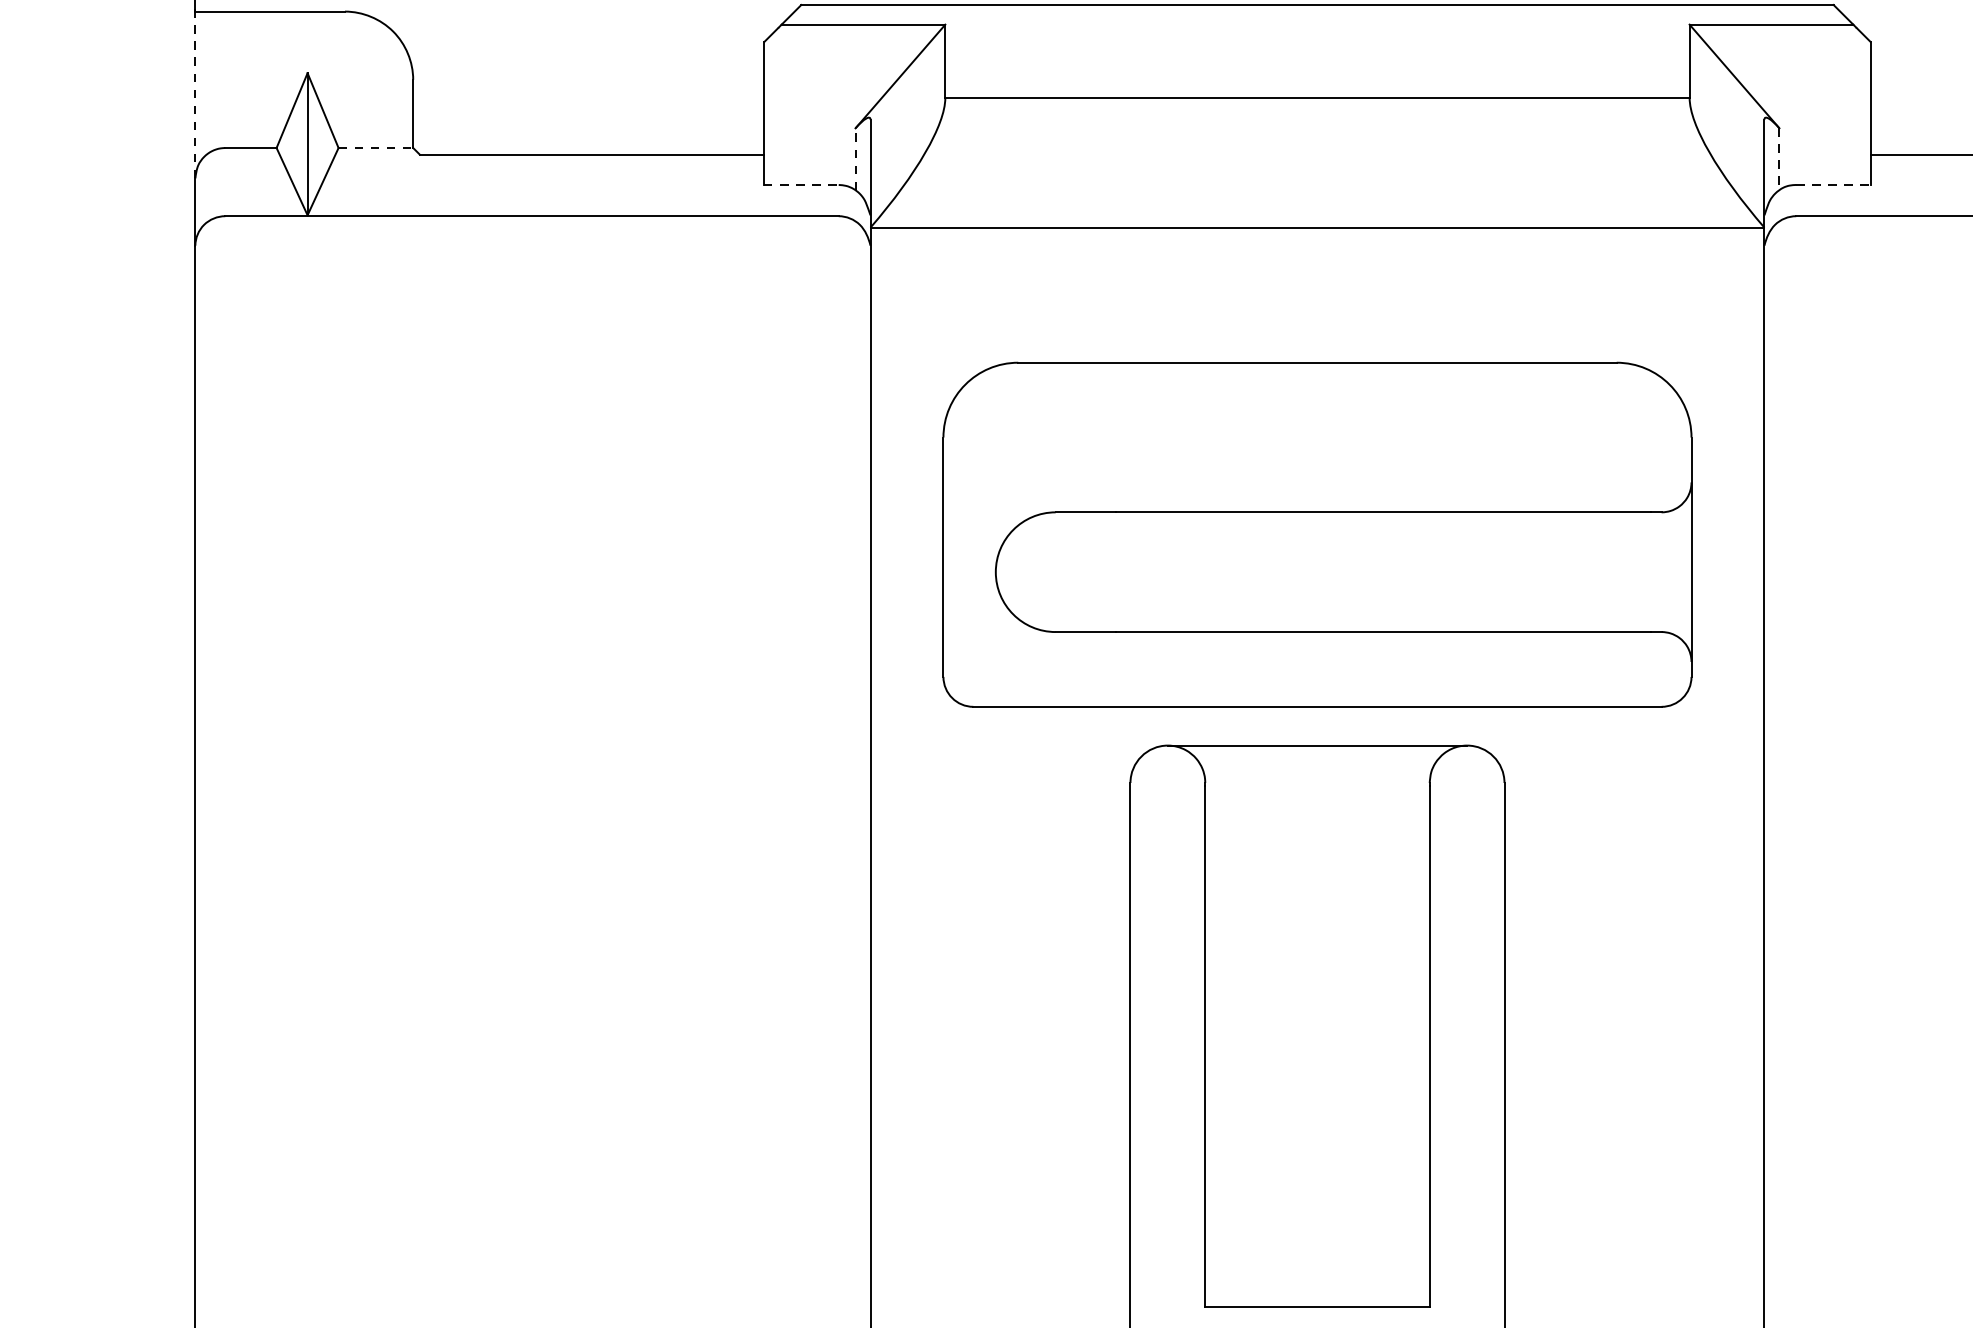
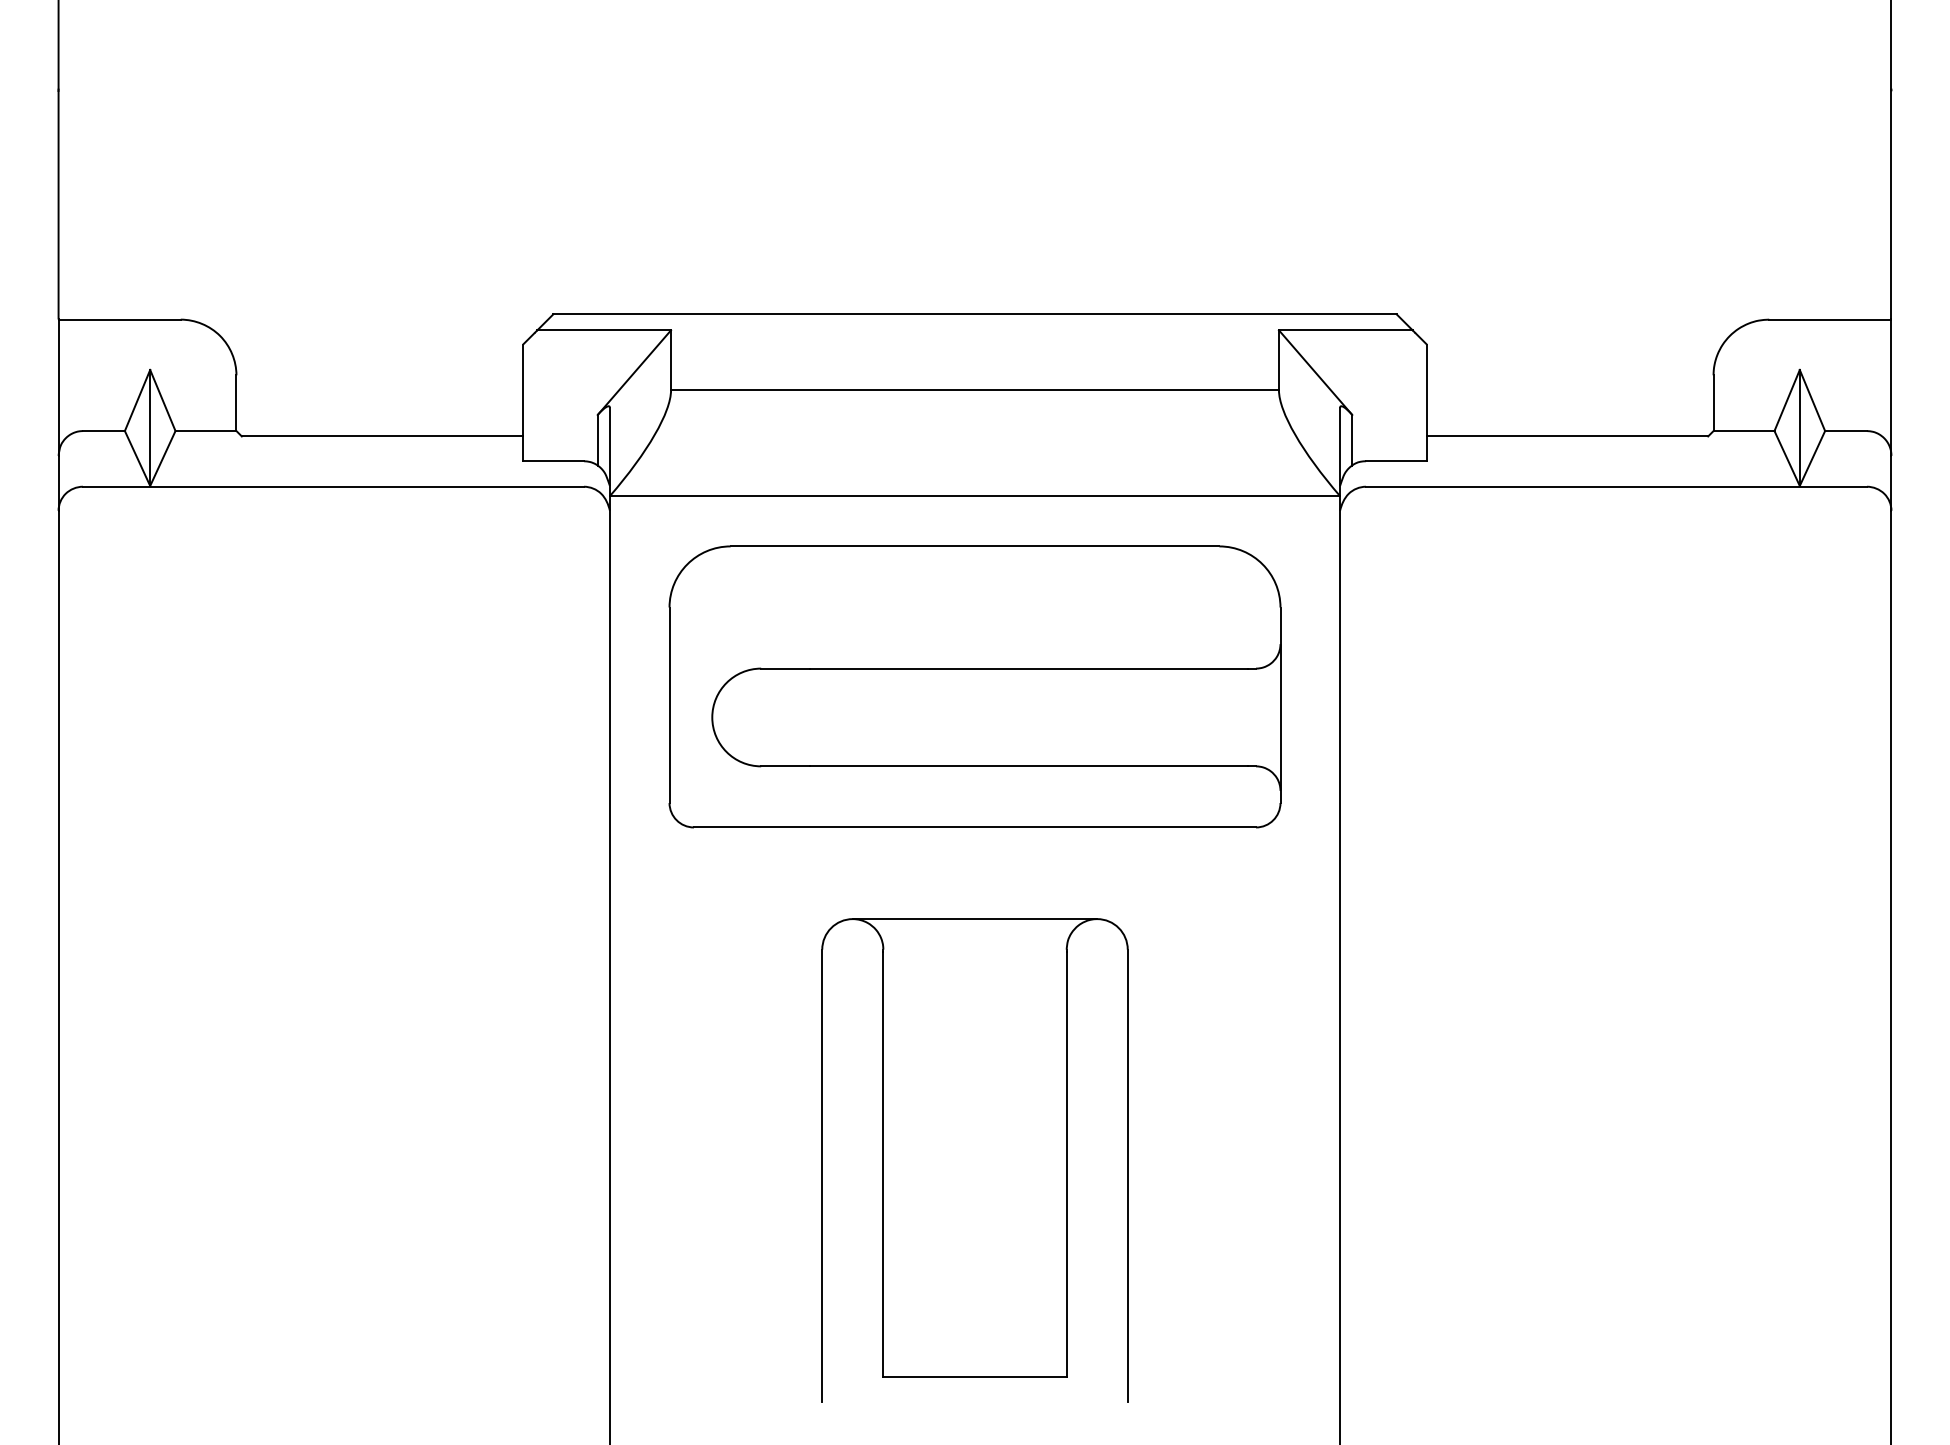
line: (195, 94) -> (58, 387), dashed -> solid
line: (376, 148) -> (206, 431), dashed -> solid
line: (855, 158) -> (597, 439), dashed -> solid
line: (1779, 159) -> (1352, 440), dashed -> solid
line: (801, 185) -> (553, 461), dashed -> solid
line: (1833, 185) -> (1396, 461), dashed -> solid
part: (1316, 534) -> (974, 686), moved

